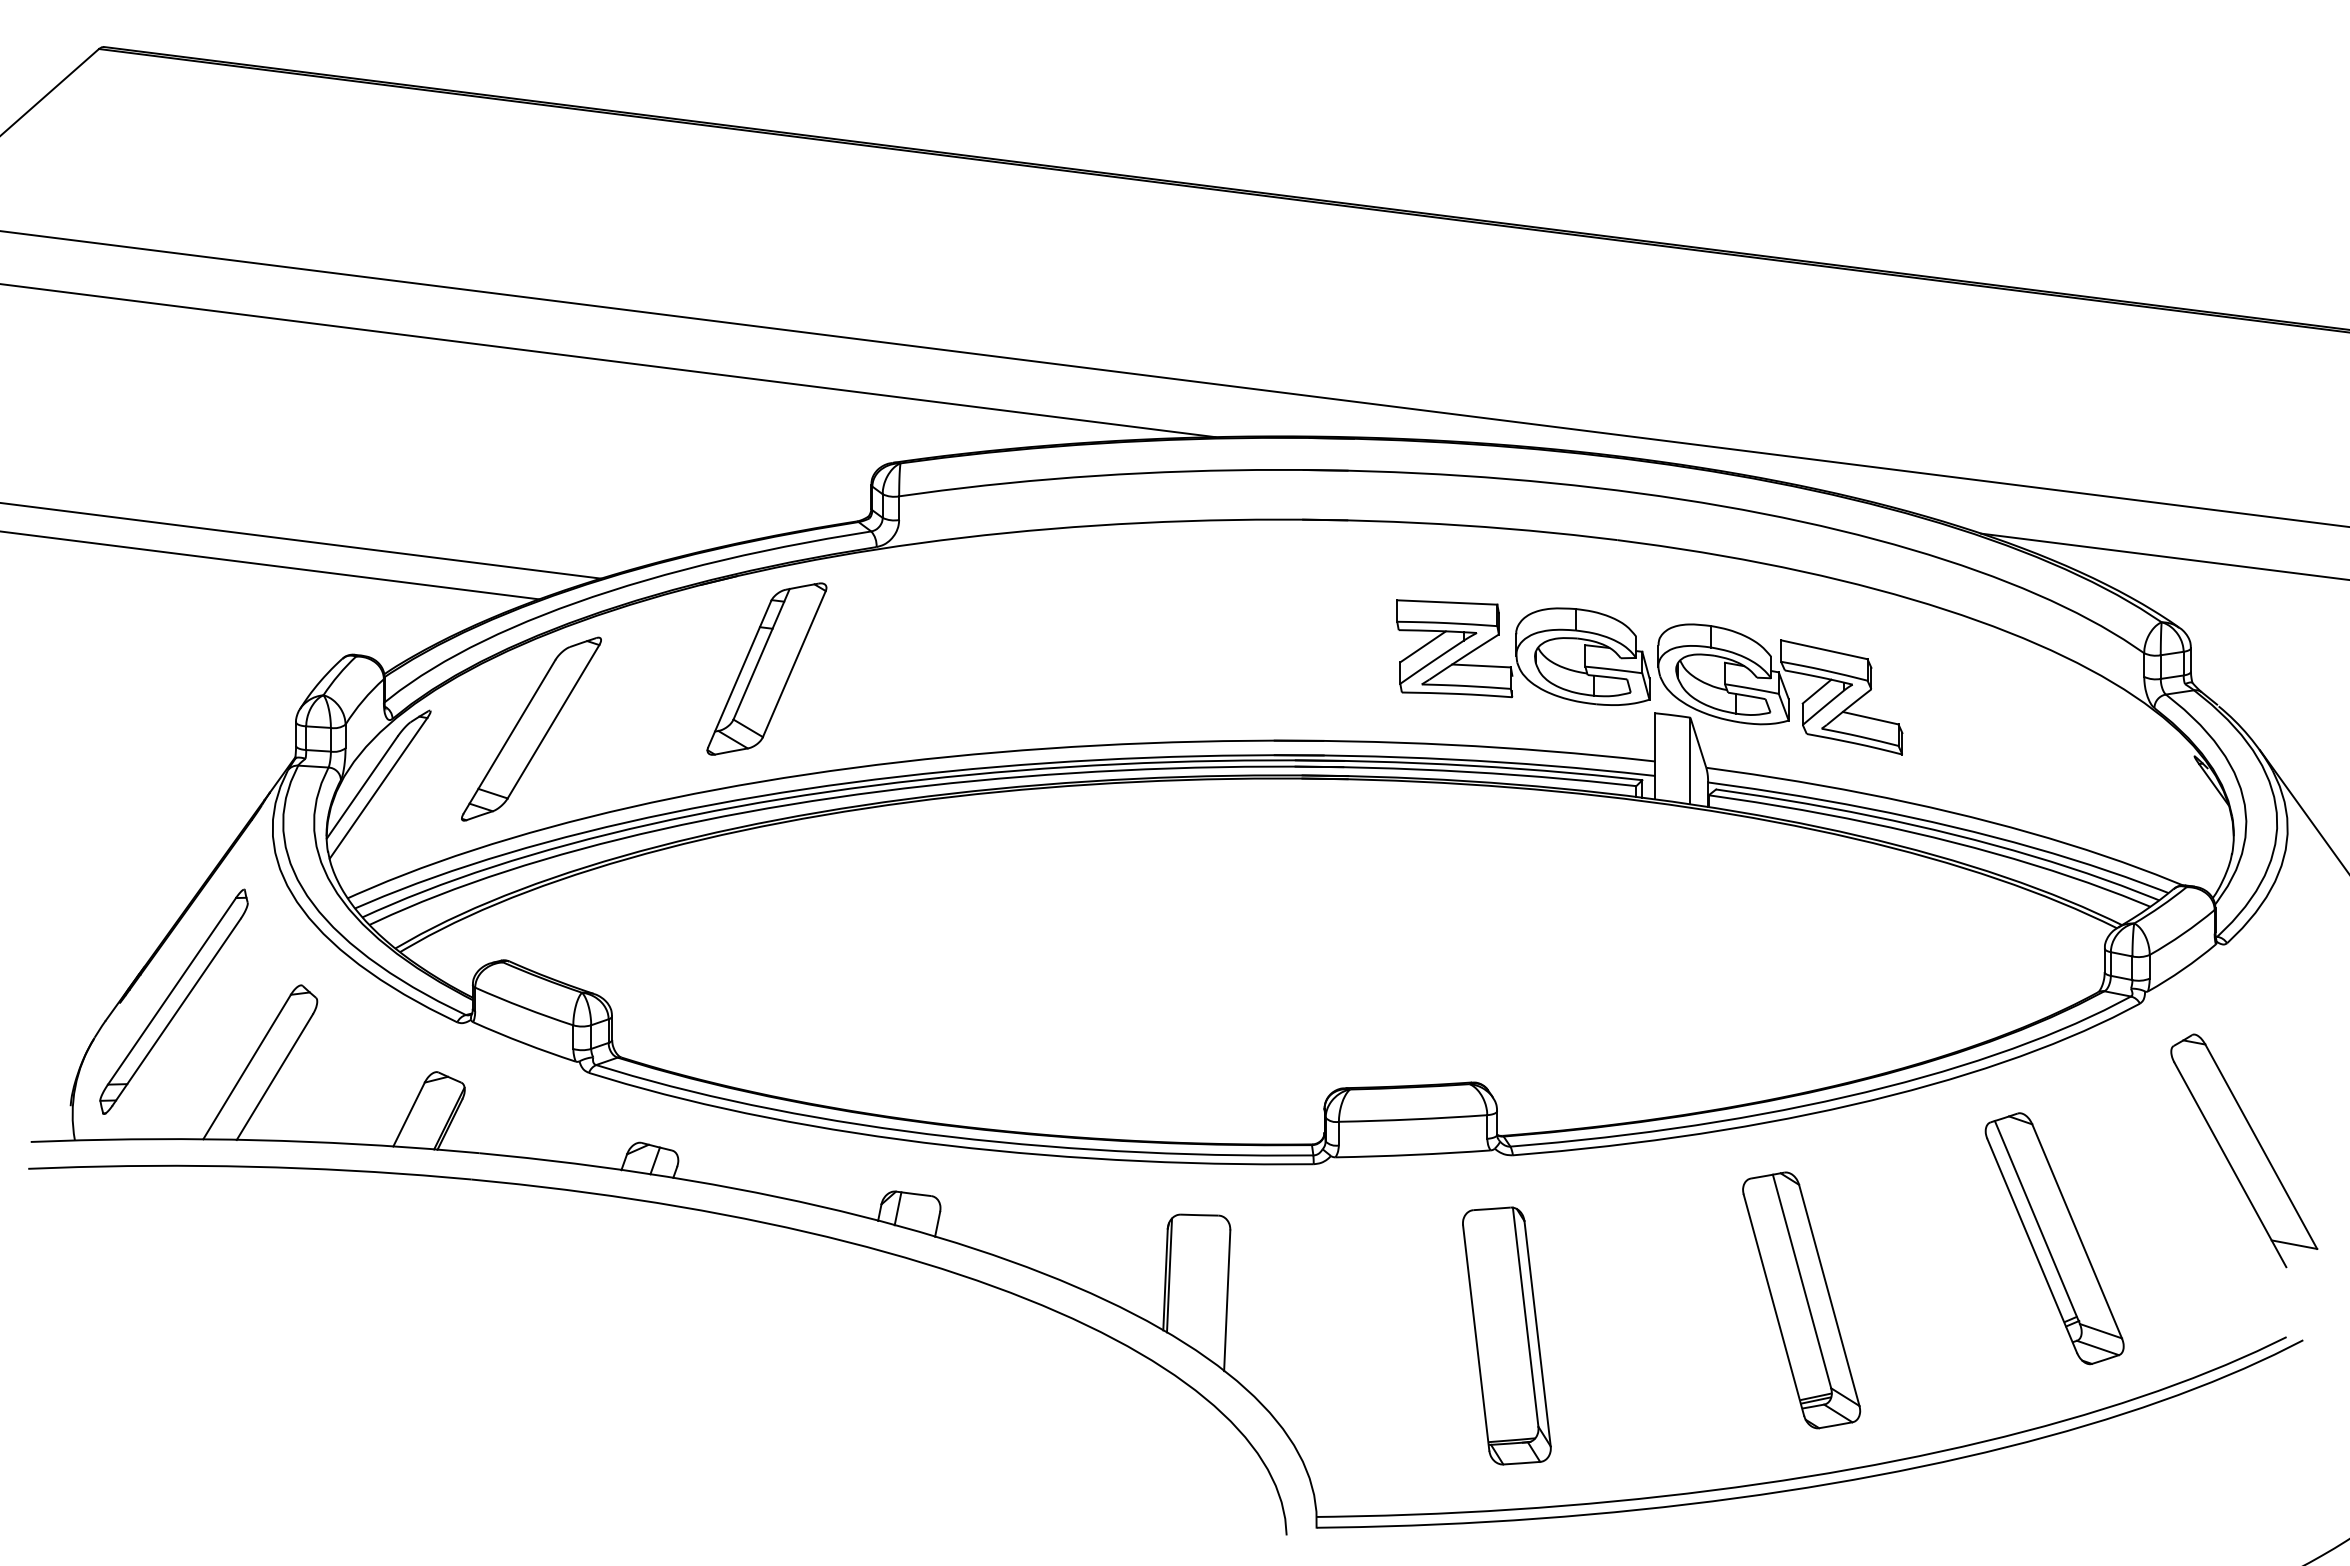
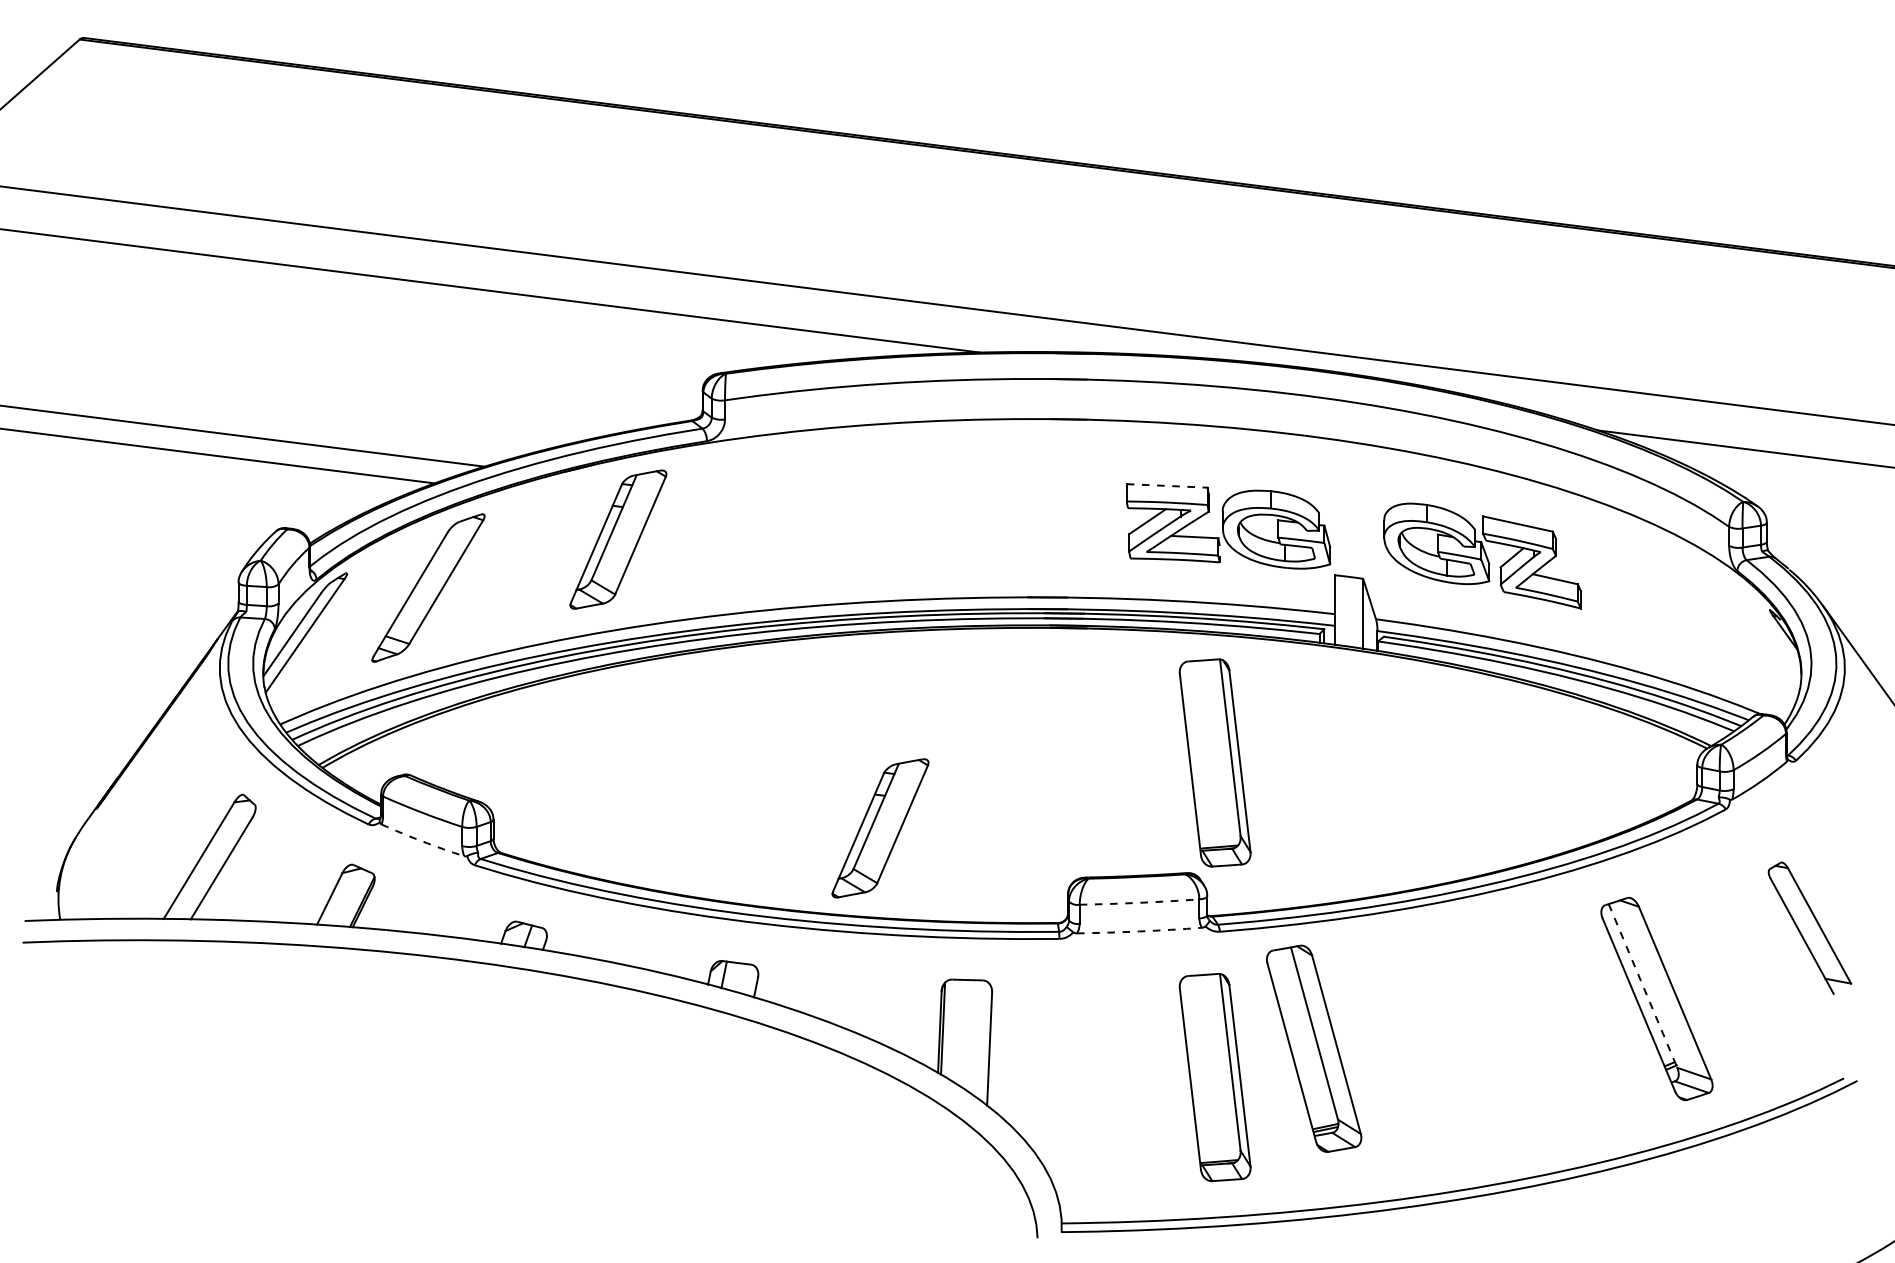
line: (1447, 602) -> (1167, 485), solid -> dashed
part: (1780, 689) -> (1482, 556), moved
part: (1506, 945) -> (1214, 762), added
part: (173, 1001) -> (139, 807), removed
part: (1091, 1026) -> (880, 827), added
arc: (523, 1043) -> (422, 841), solid -> dashed
arc: (1413, 1119) -> (1139, 902), solid -> dashed
part: (2244, 1150) -> (1810, 927), size x0.7
arc: (1413, 1154) -> (1139, 931), solid -> dashed
line: (2037, 1222) -> (1643, 985), solid -> dashed
part: (1801, 1300) -> (1314, 1048), moved

